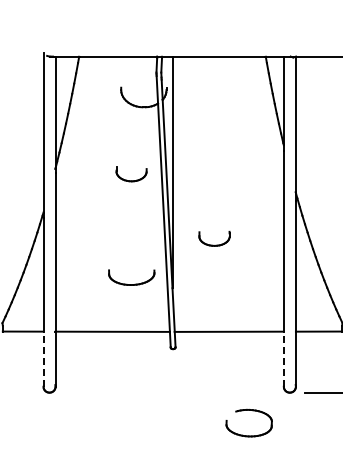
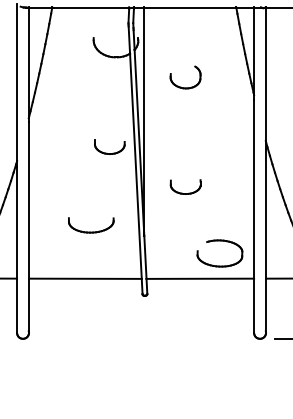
part: (214, 137) -> (185, 87), added
part: (131, 174) -> (109, 147), moved
part: (131, 284) -> (91, 232), moved
line: (283, 358) -> (253, 305), dashed -> solid
line: (43, 359) -> (17, 306), dashed -> solid
part: (252, 411) -> (223, 241), moved

